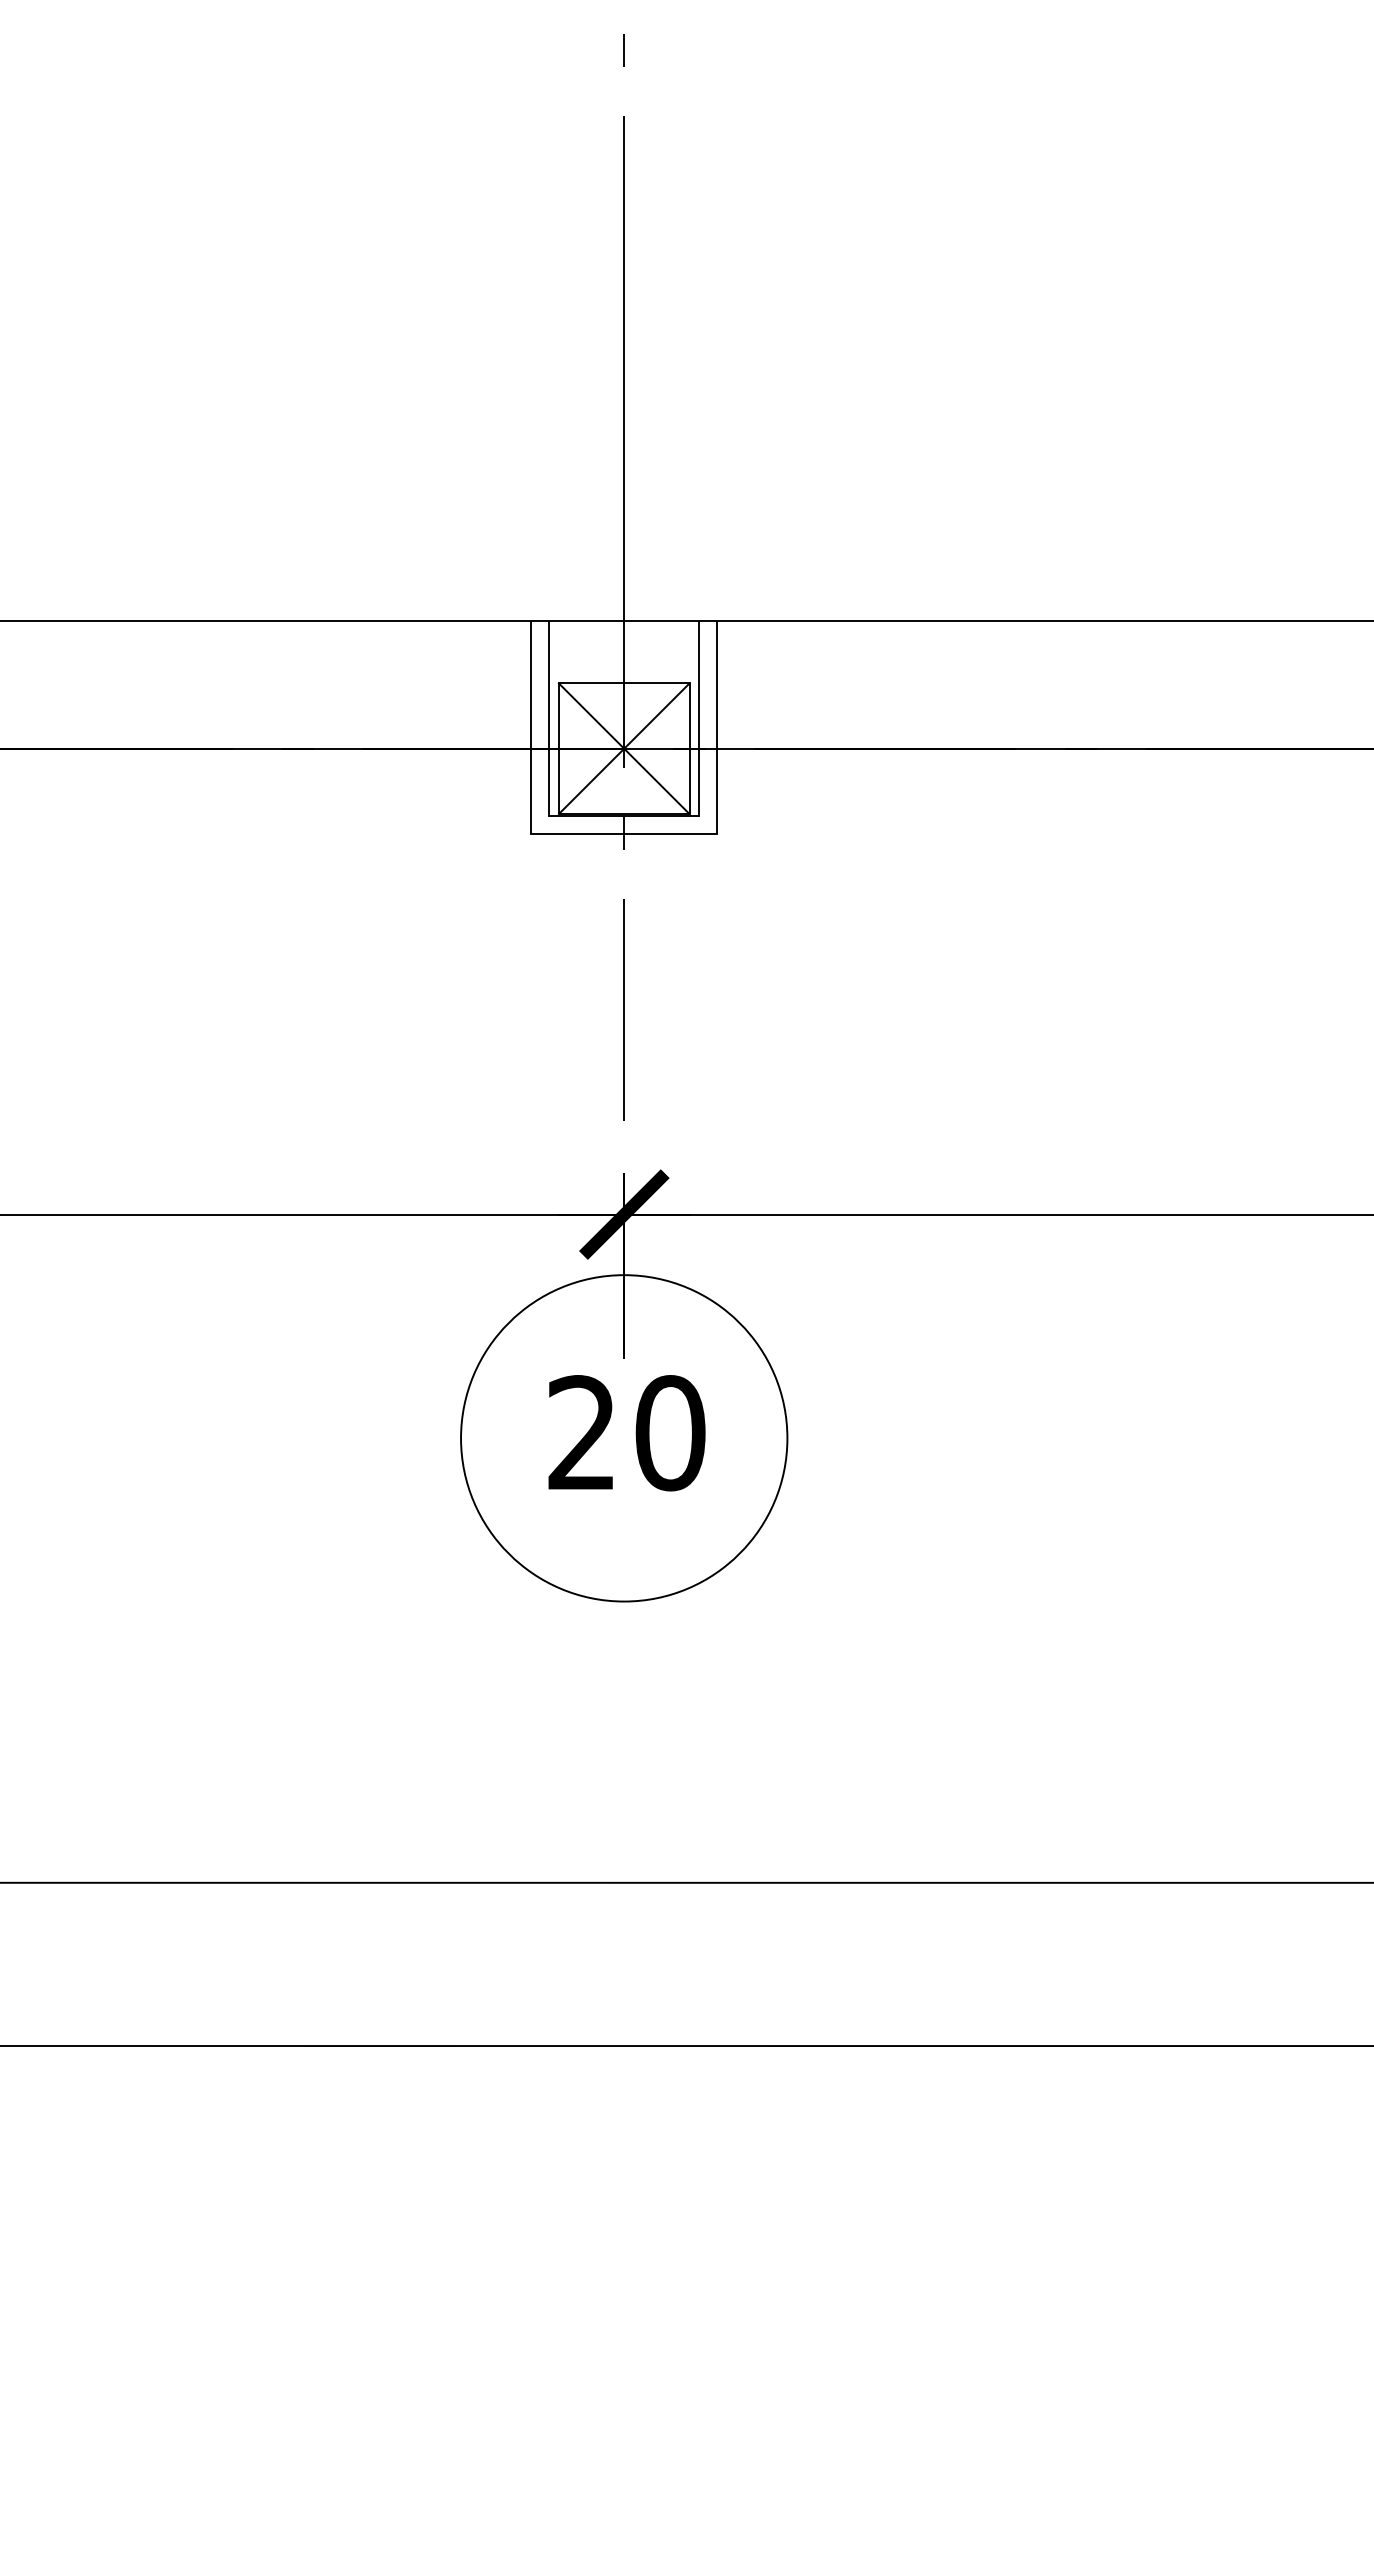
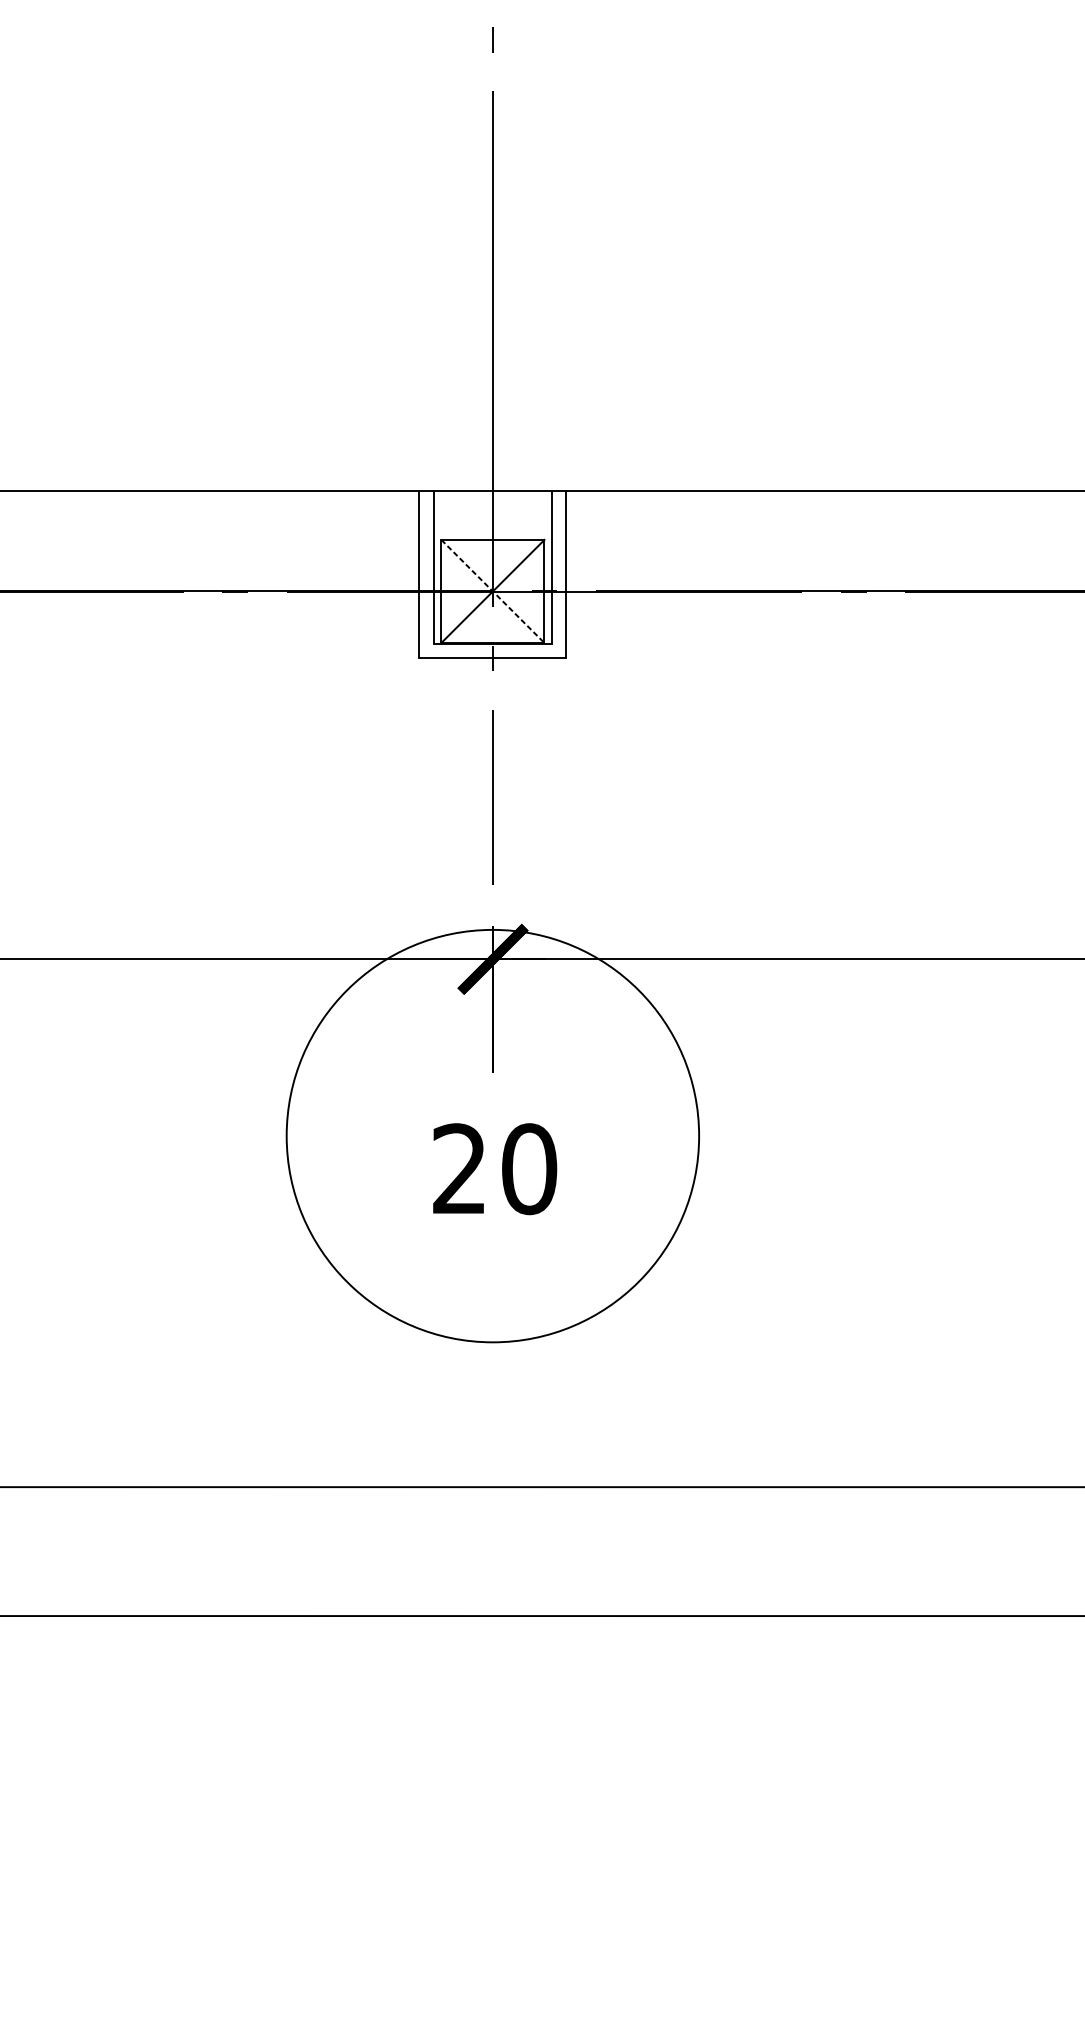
line: (624, 749) -> (493, 592), solid -> dashed
text: (626, 1433) -> (494, 1169), moved
circle: (624, 1438) -> (493, 1136), size x1.6

